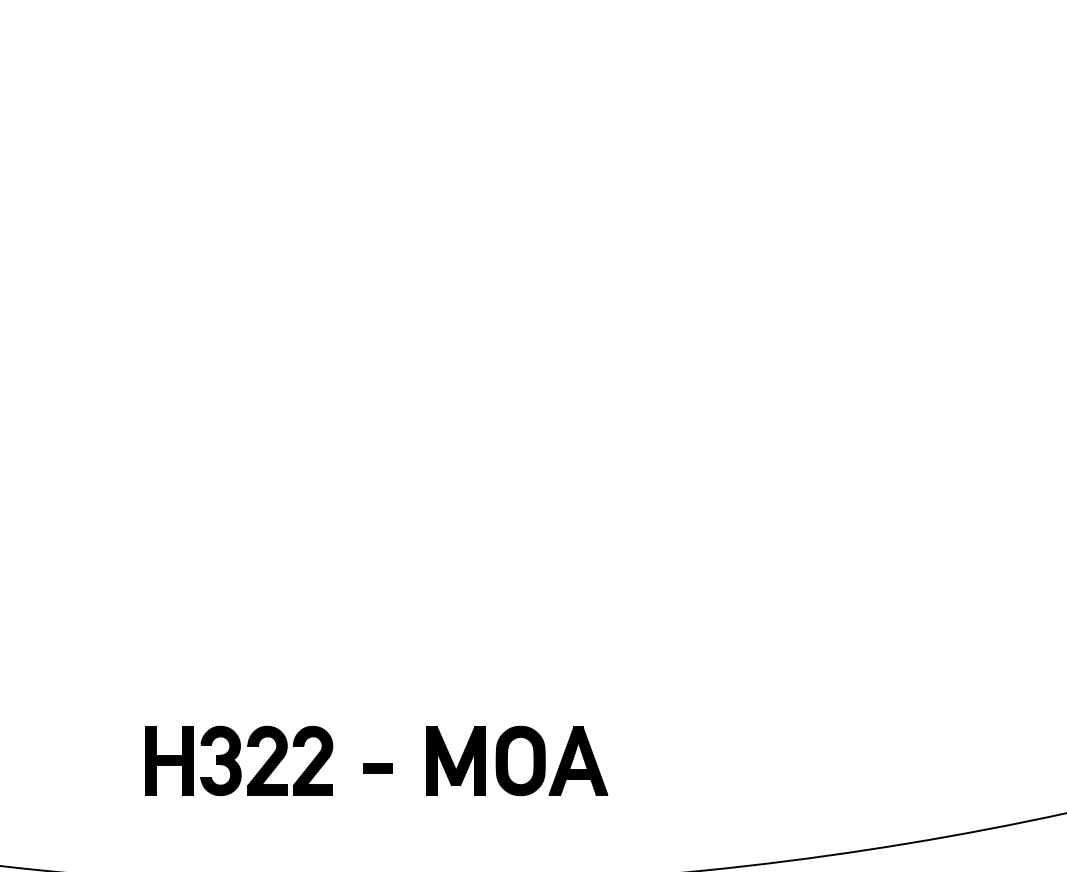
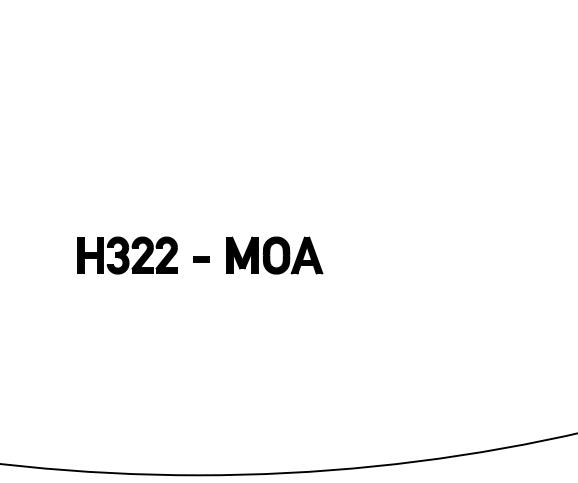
part: (376, 760) -> (200, 255), moved

